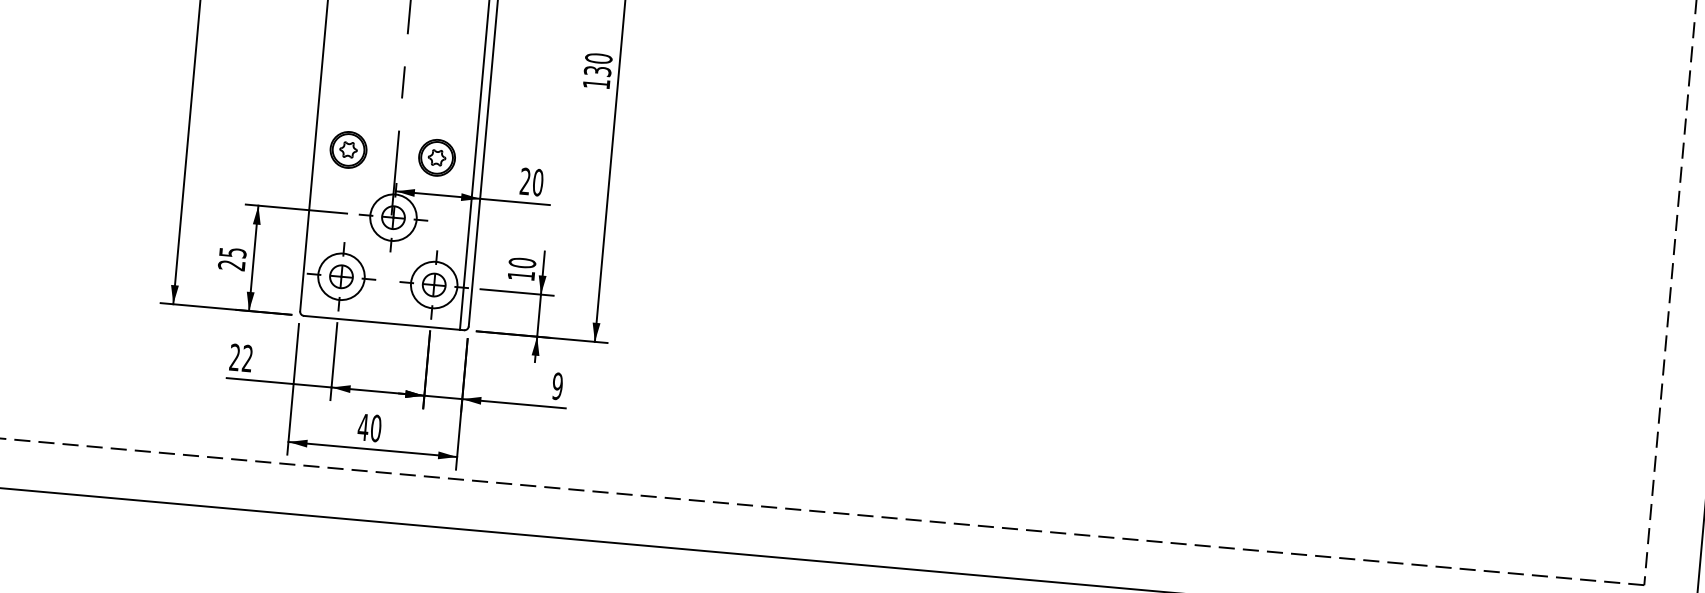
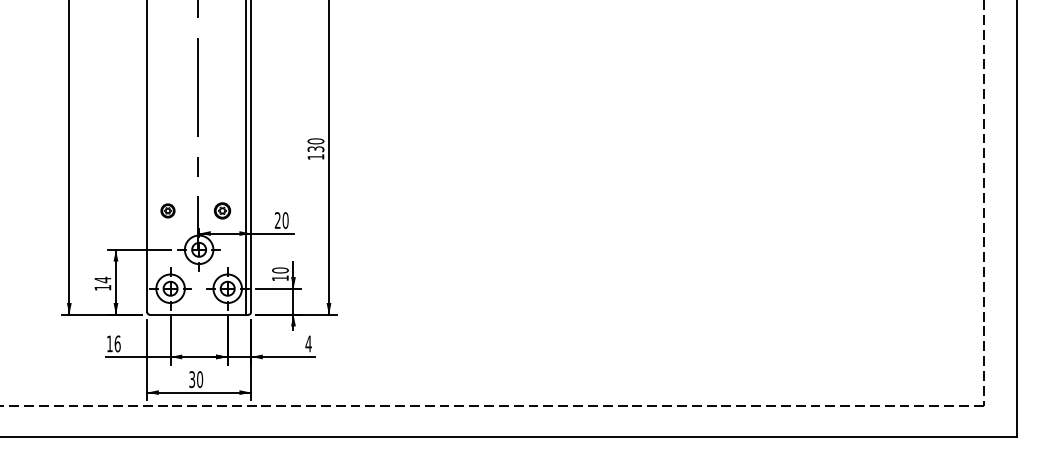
part: (347, 149) -> (167, 210), size x0.6
part: (437, 157) -> (222, 210), size x0.7
text: (231, 258) -> (102, 283), 25 -> 14
text: (240, 357) -> (113, 343), 22 -> 16
text: (557, 385) -> (308, 343), 9 -> 4
text: (363, 427) -> (192, 379), 40 -> 30

